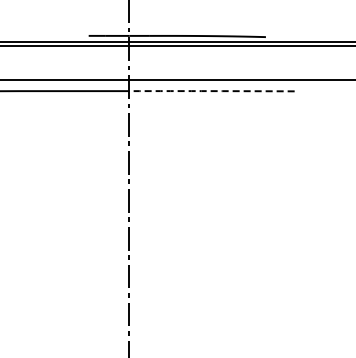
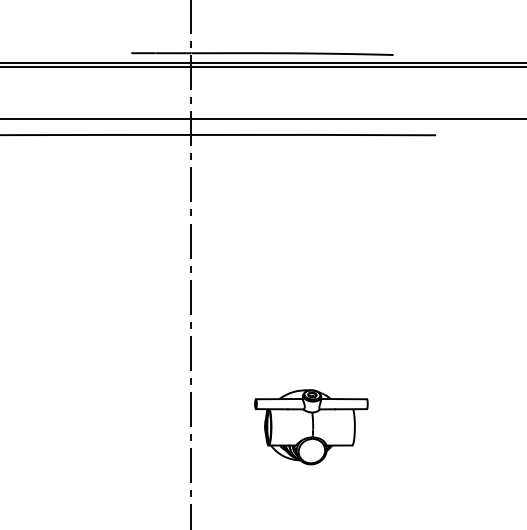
arc: (211, 91) -> (313, 135), dashed -> solid
part: (210, 288) -> (311, 427), added

